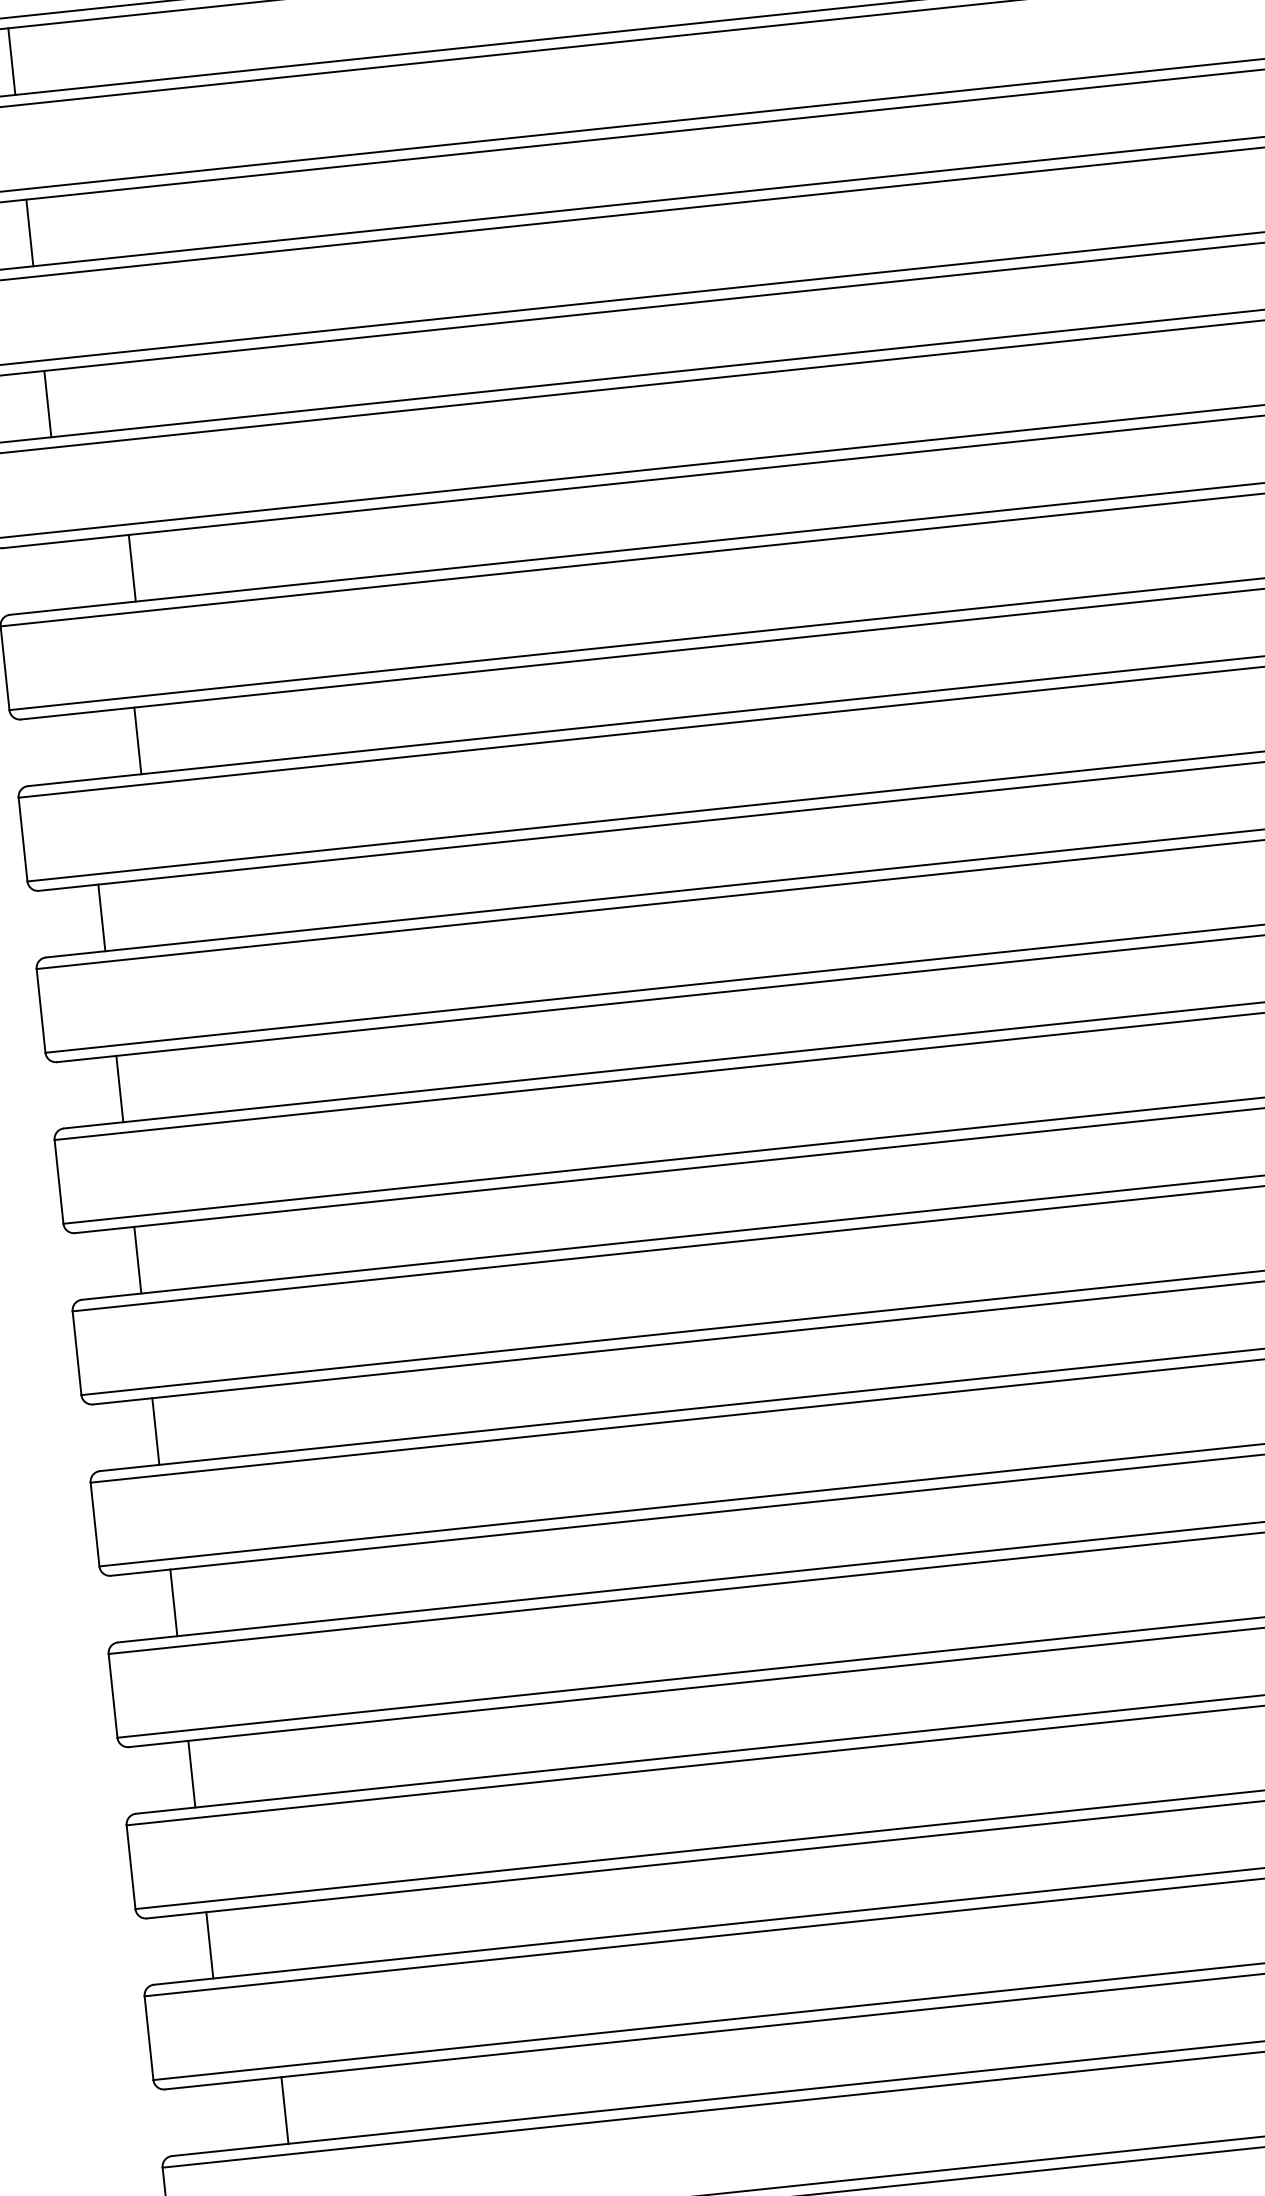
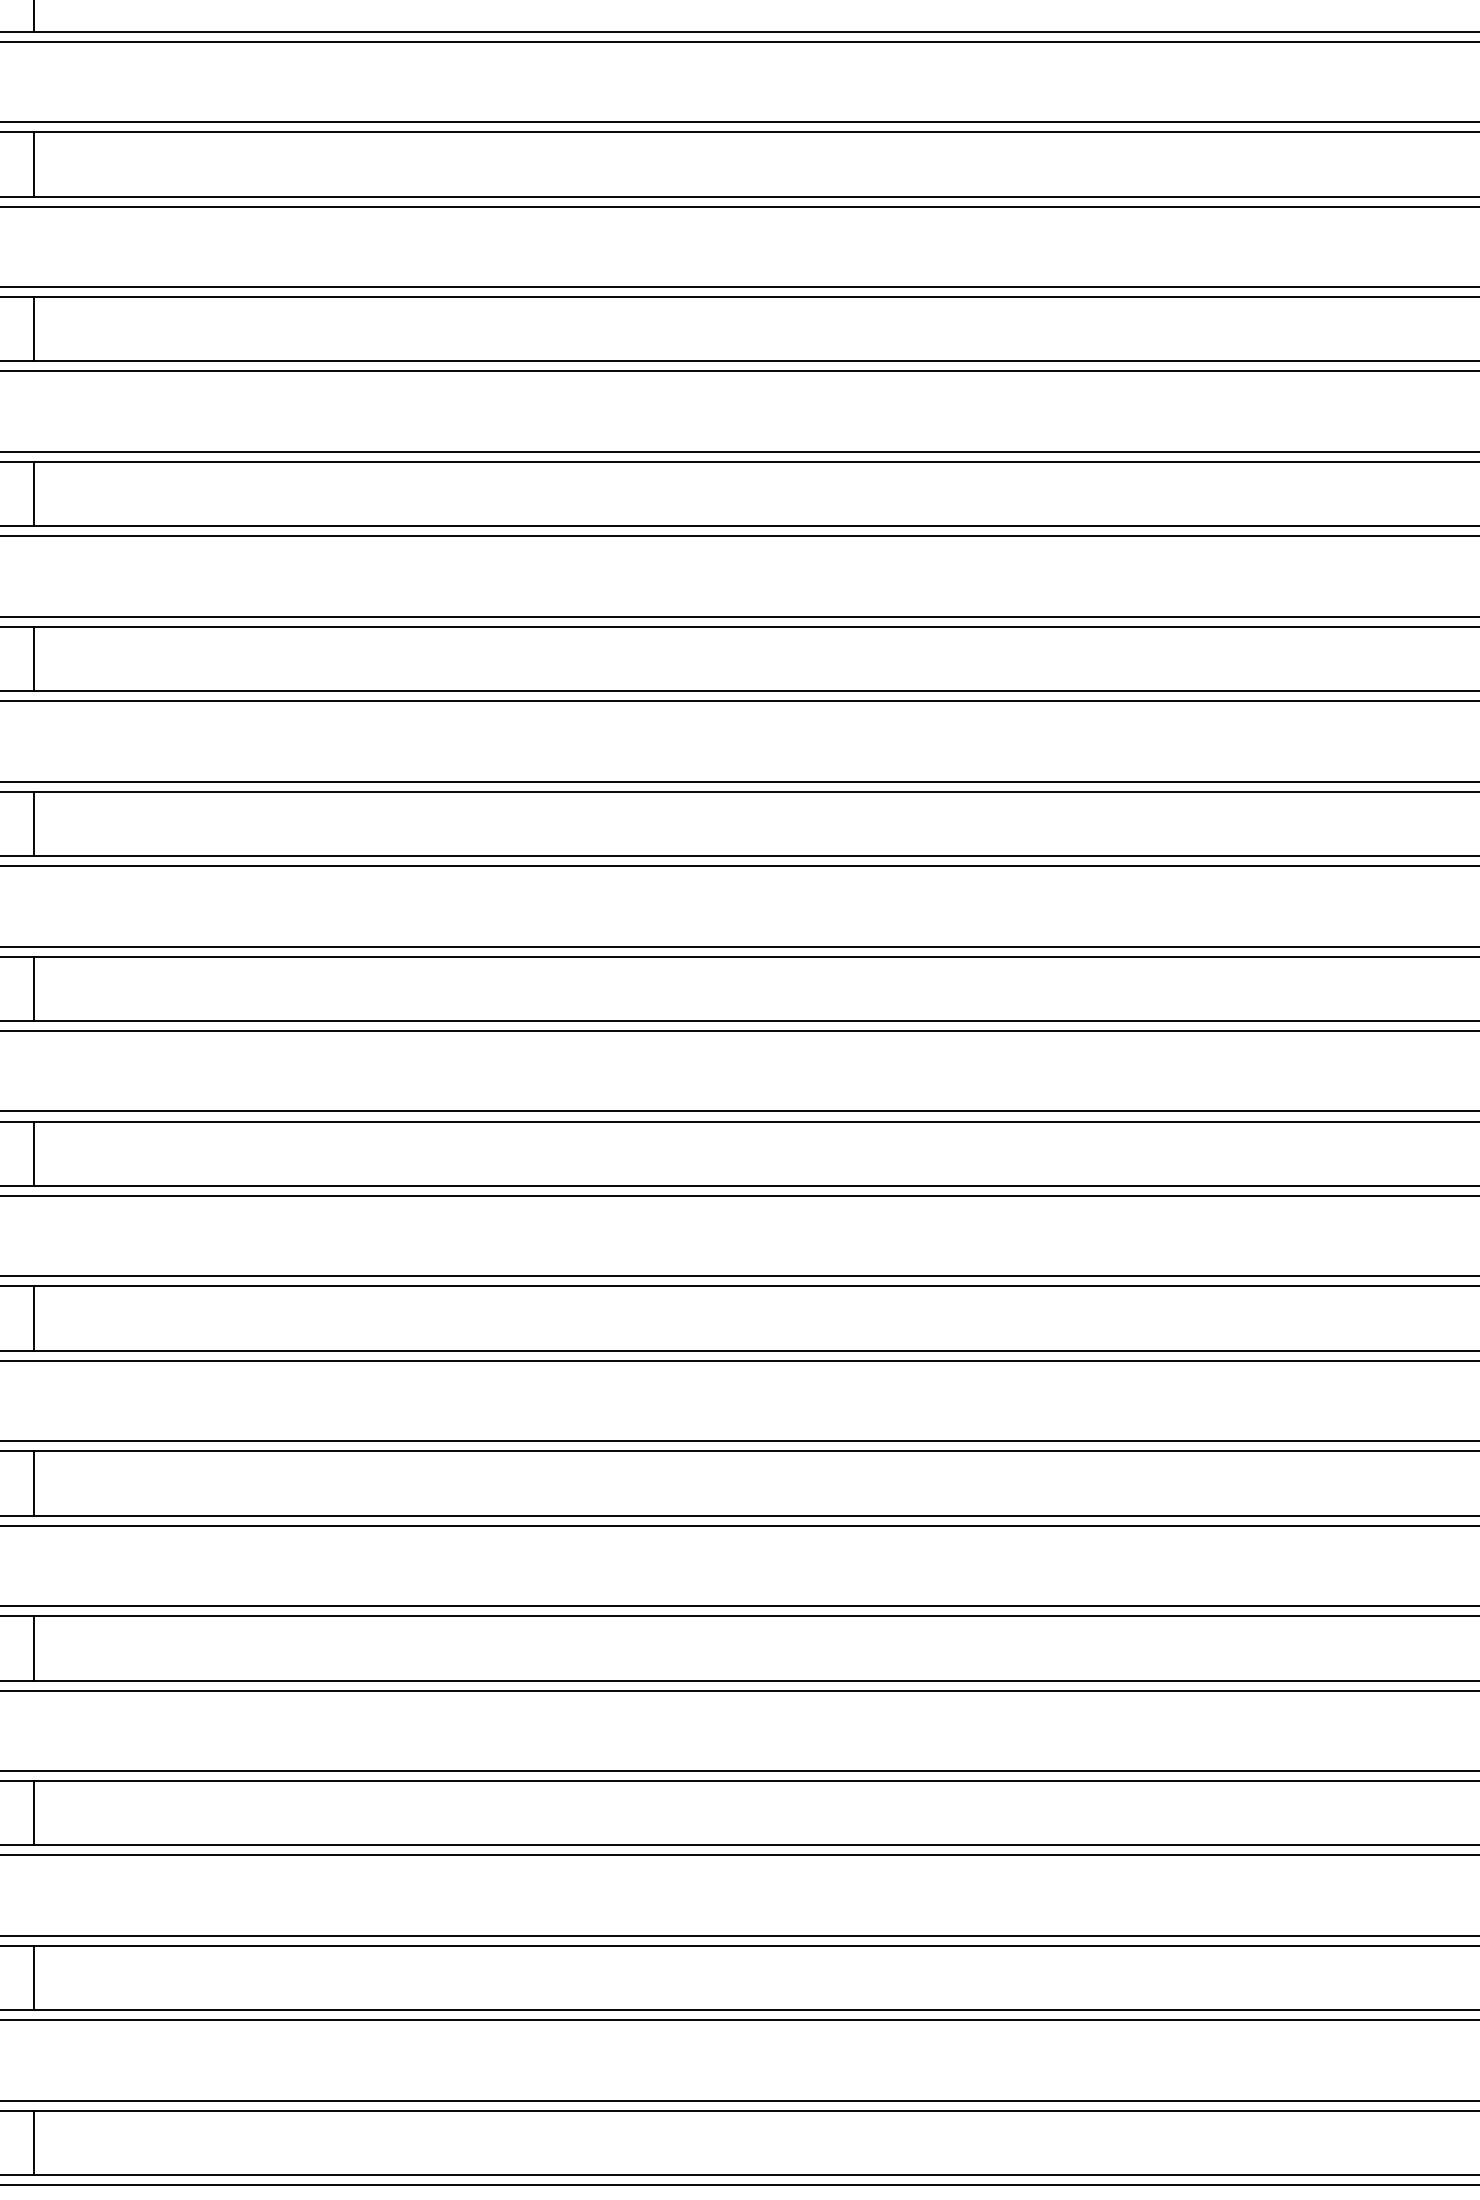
line: (132, 568) -> (33, 494), moved
line: (137, 741) -> (33, 659), moved
line: (284, 2110) -> (33, 1977), moved

